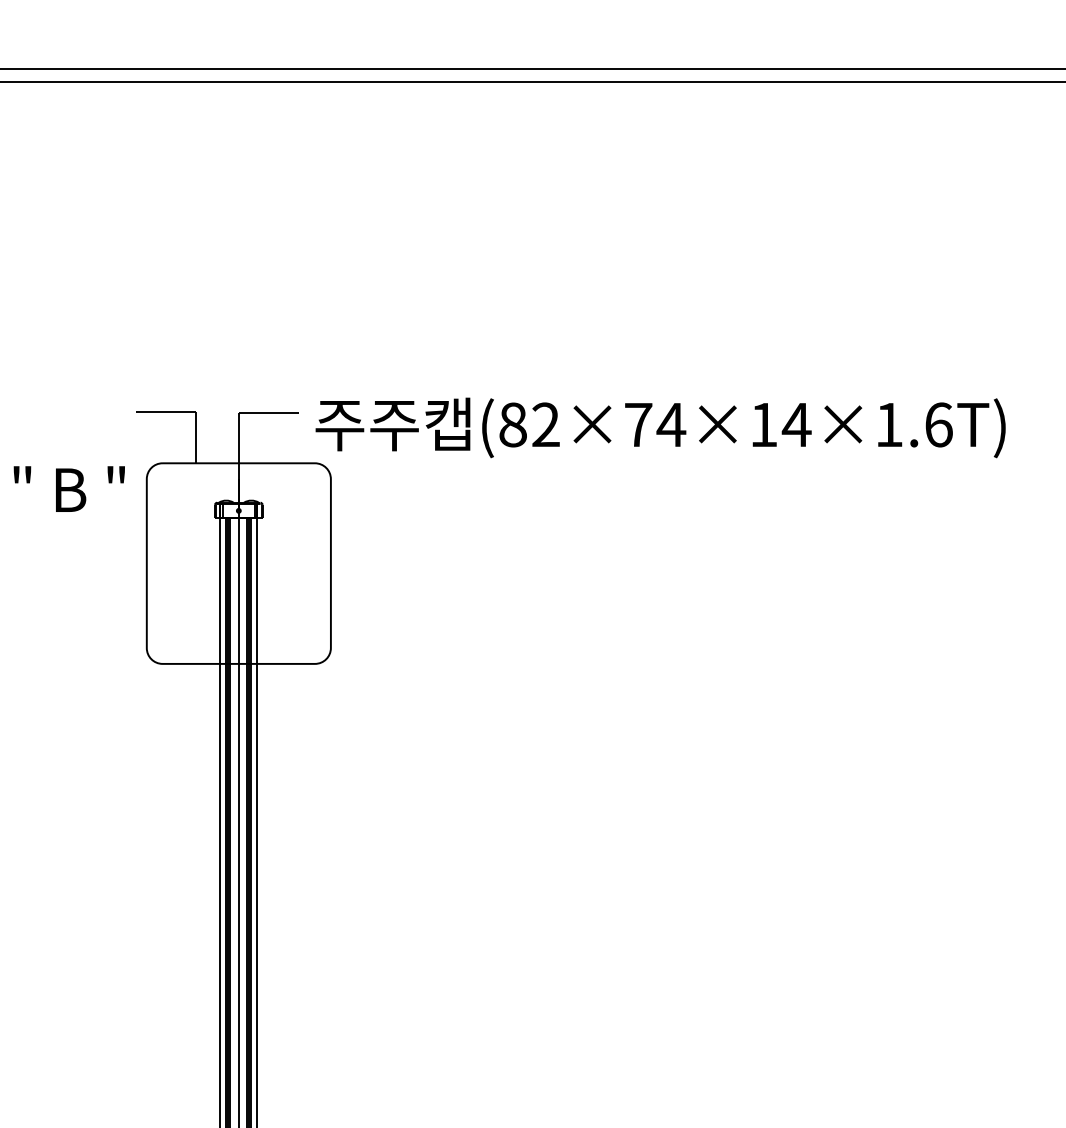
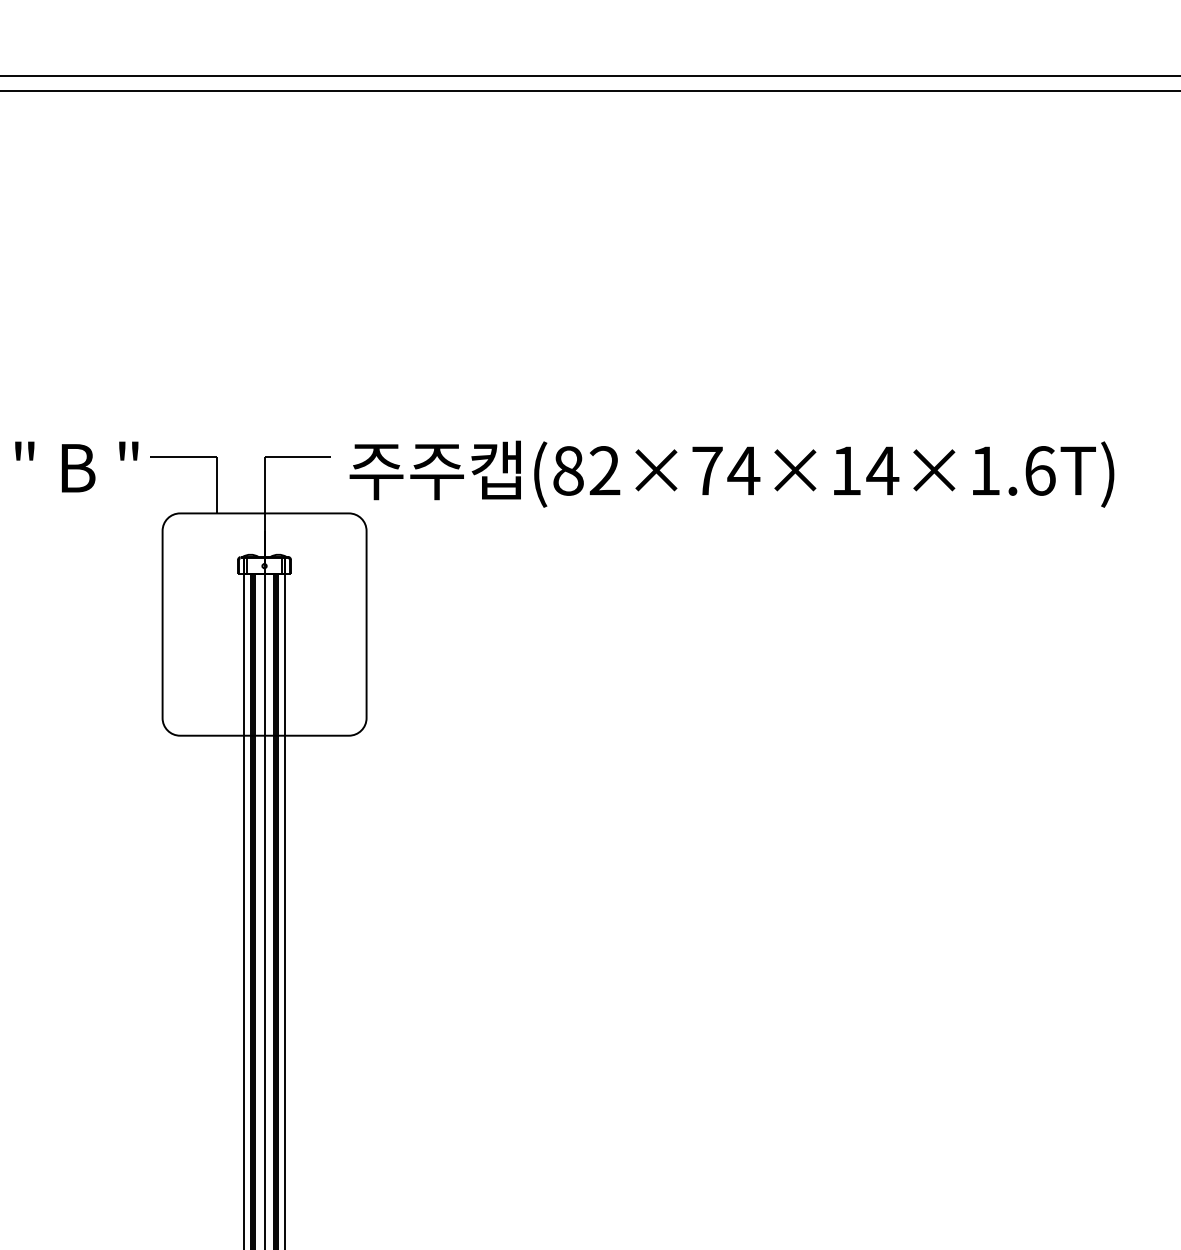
text: (69, 488) -> (76, 466), moved

